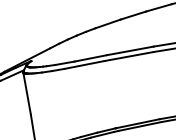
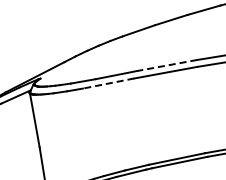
line: (130, 50) -> (167, 65), solid -> dashed
line: (84, 64) -> (108, 83), solid -> dashed

